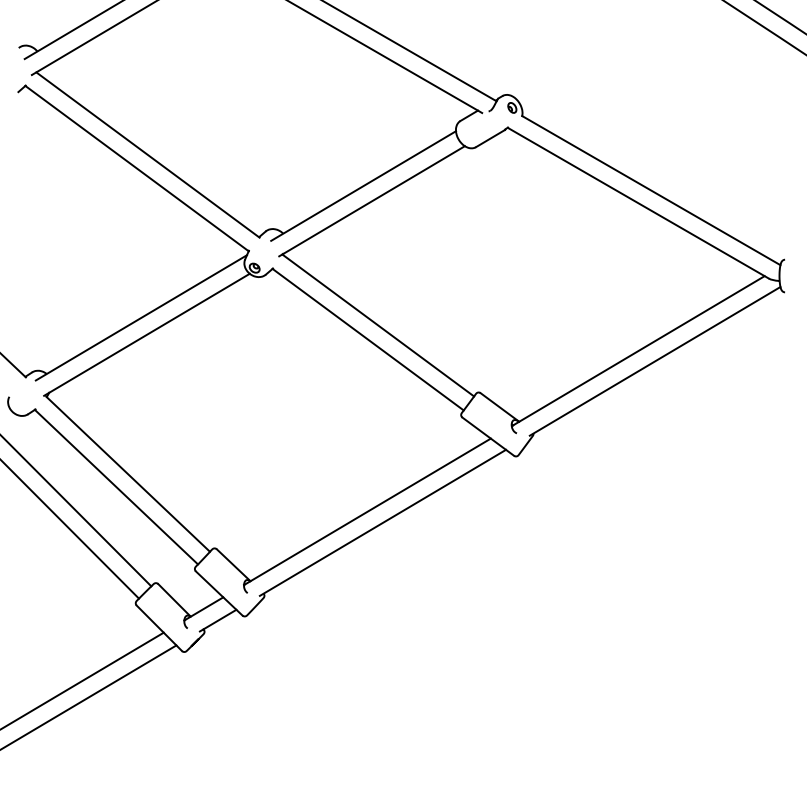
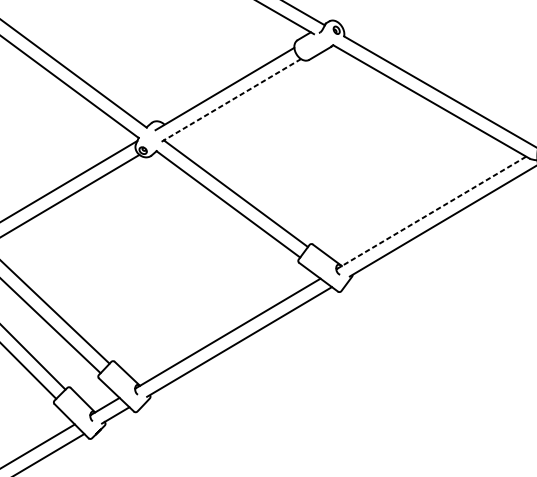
line: (372, 201) -> (231, 100), solid -> dashed
line: (638, 350) -> (431, 212), solid -> dashed

